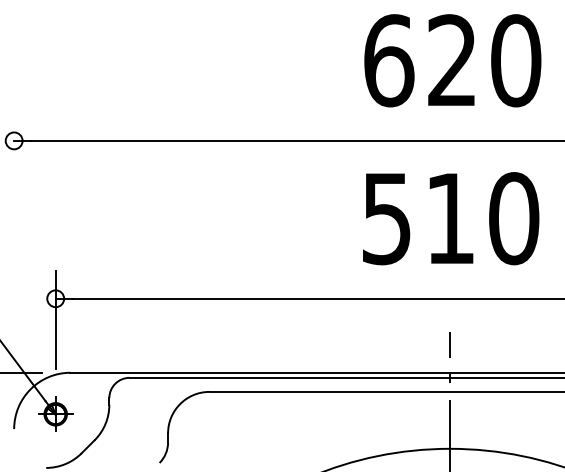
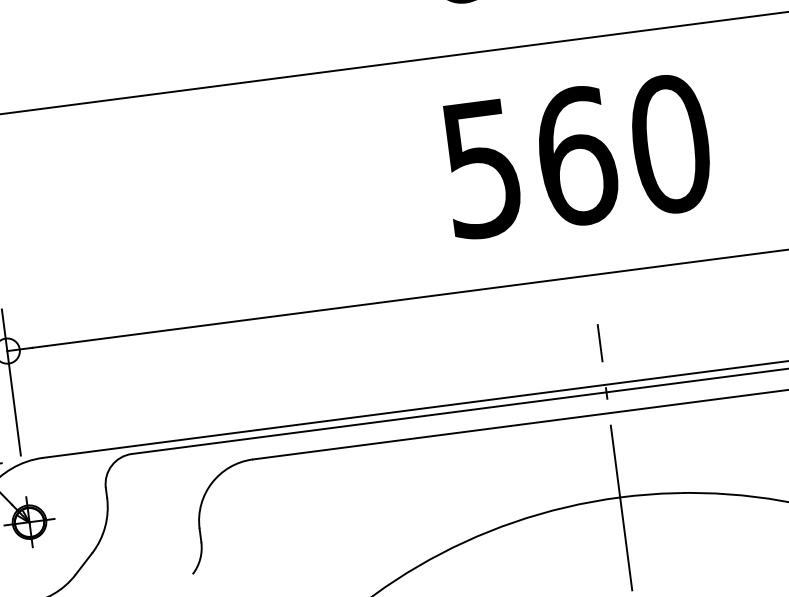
text: (450, 218) -> (576, 156), 510 -> 560

